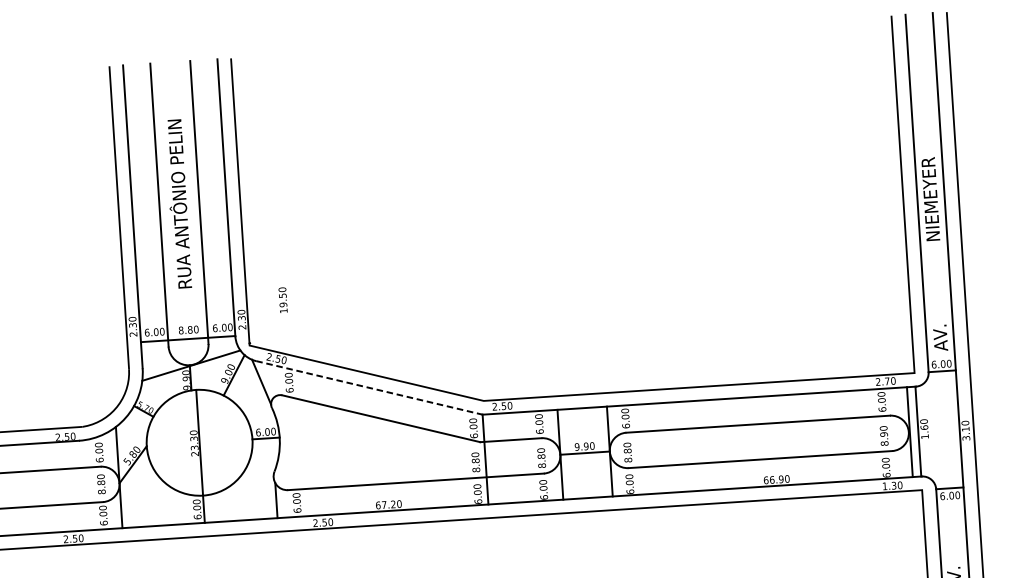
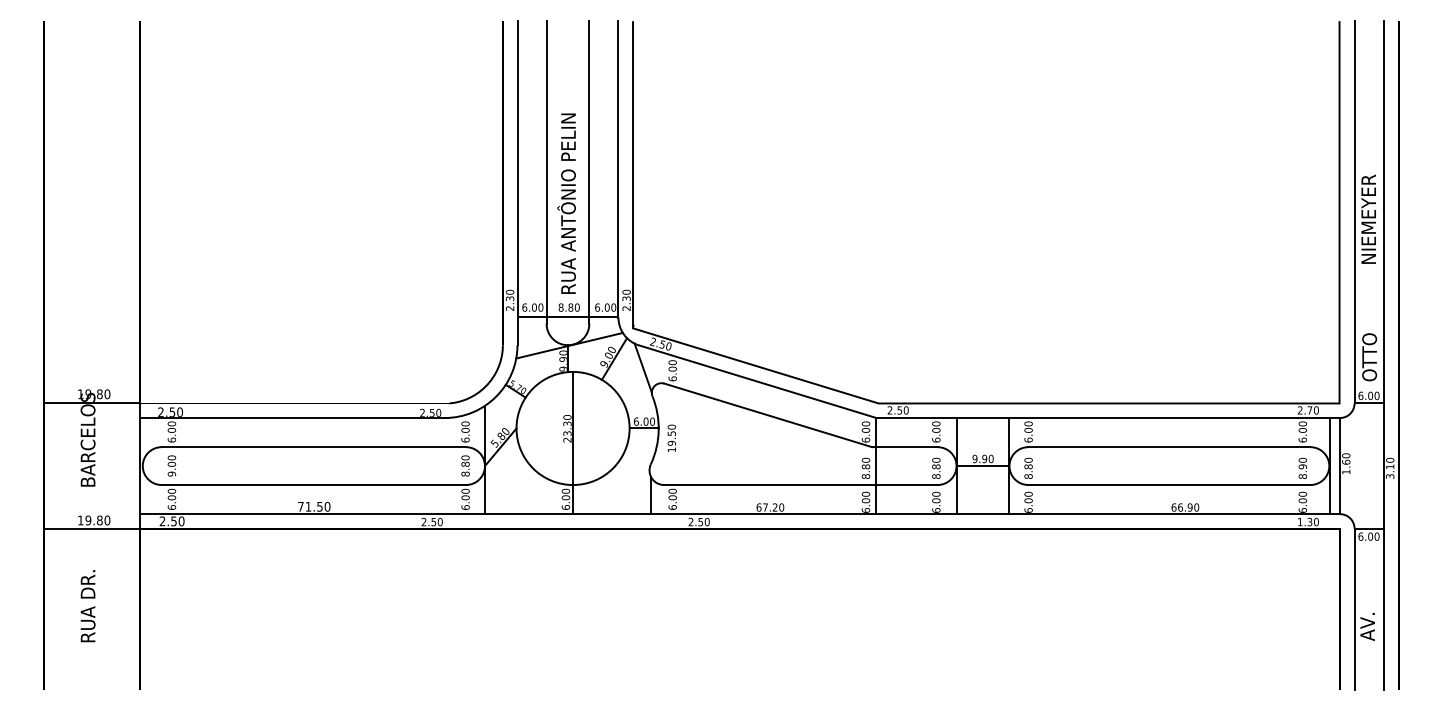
text: (178, 203) -> (566, 203), moved
text: (282, 299) -> (671, 437), moved
text: (939, 328) -> (1369, 357), AV. -> OTTO
line: (370, 387) -> (758, 381), dashed -> solid

